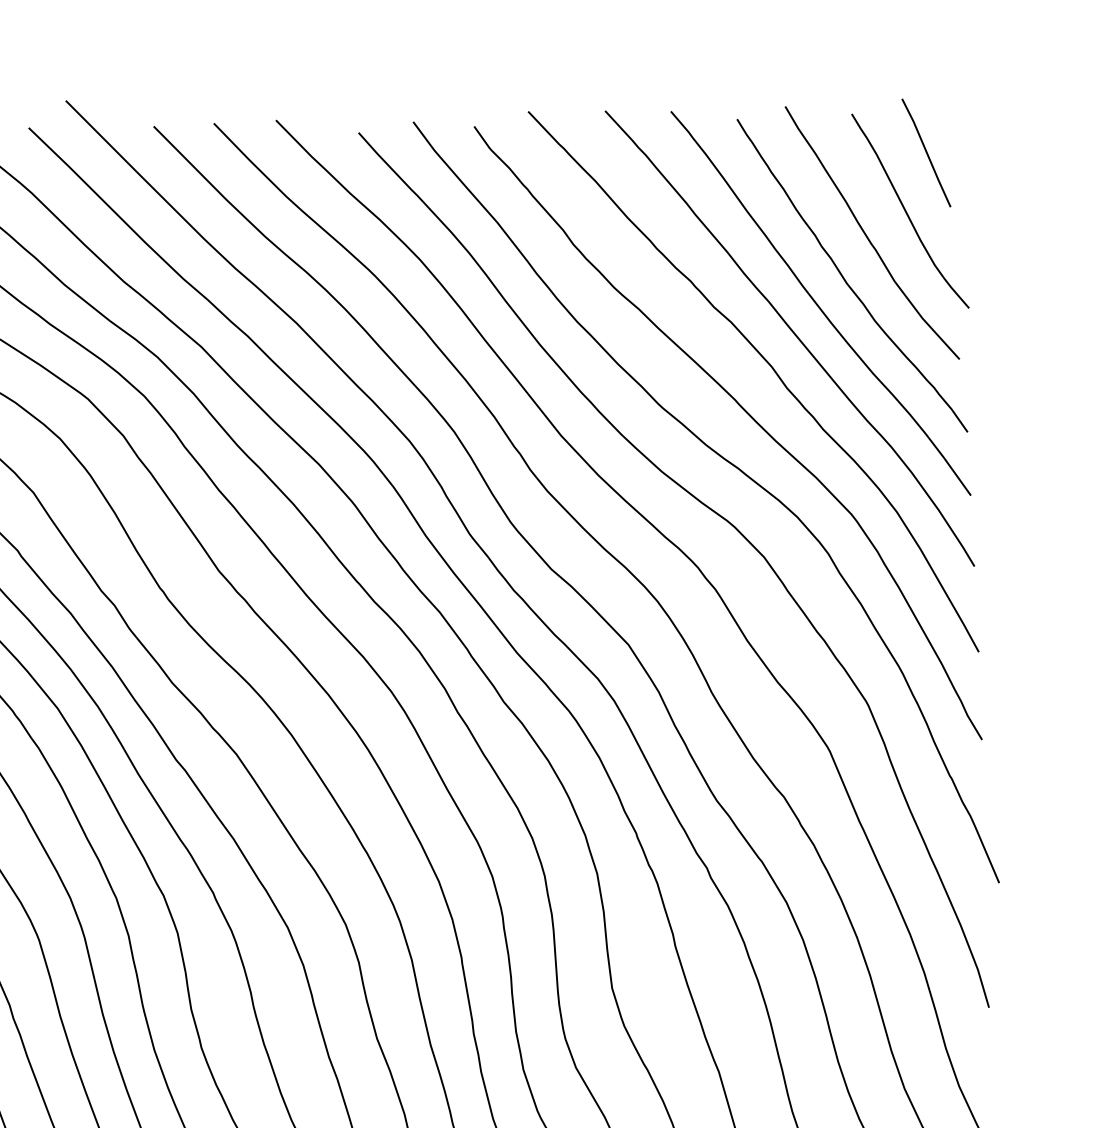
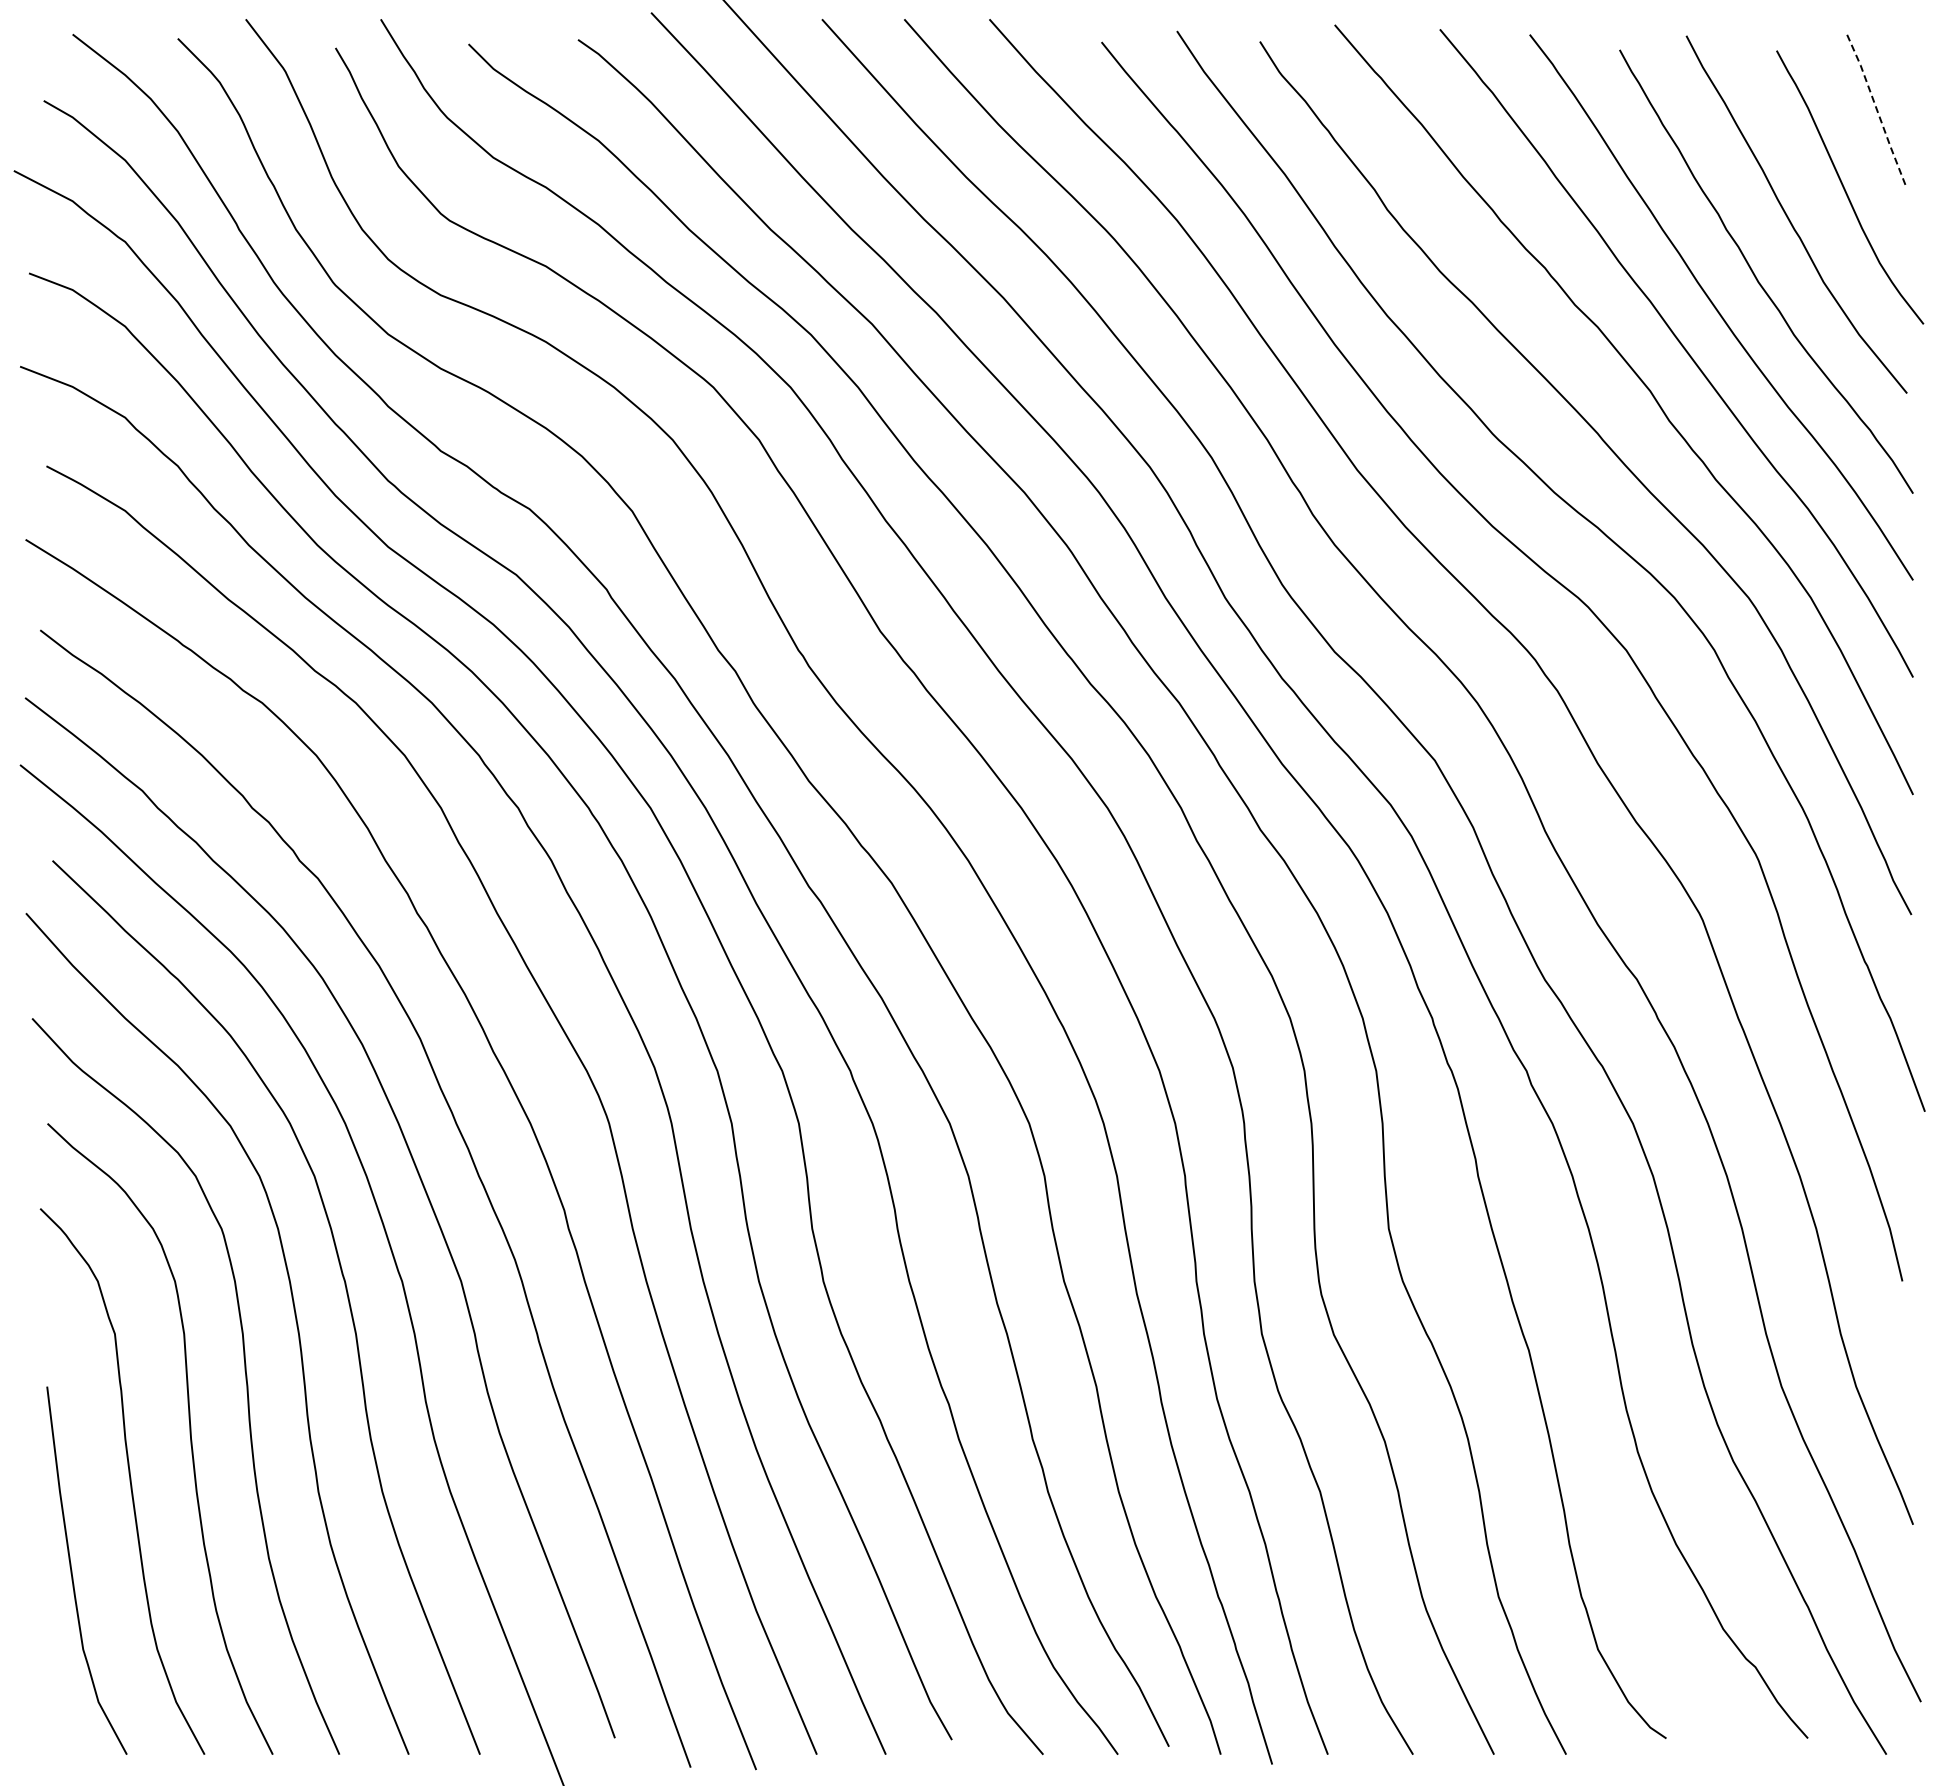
line: (926, 153) -> (1876, 109), solid -> dashed

